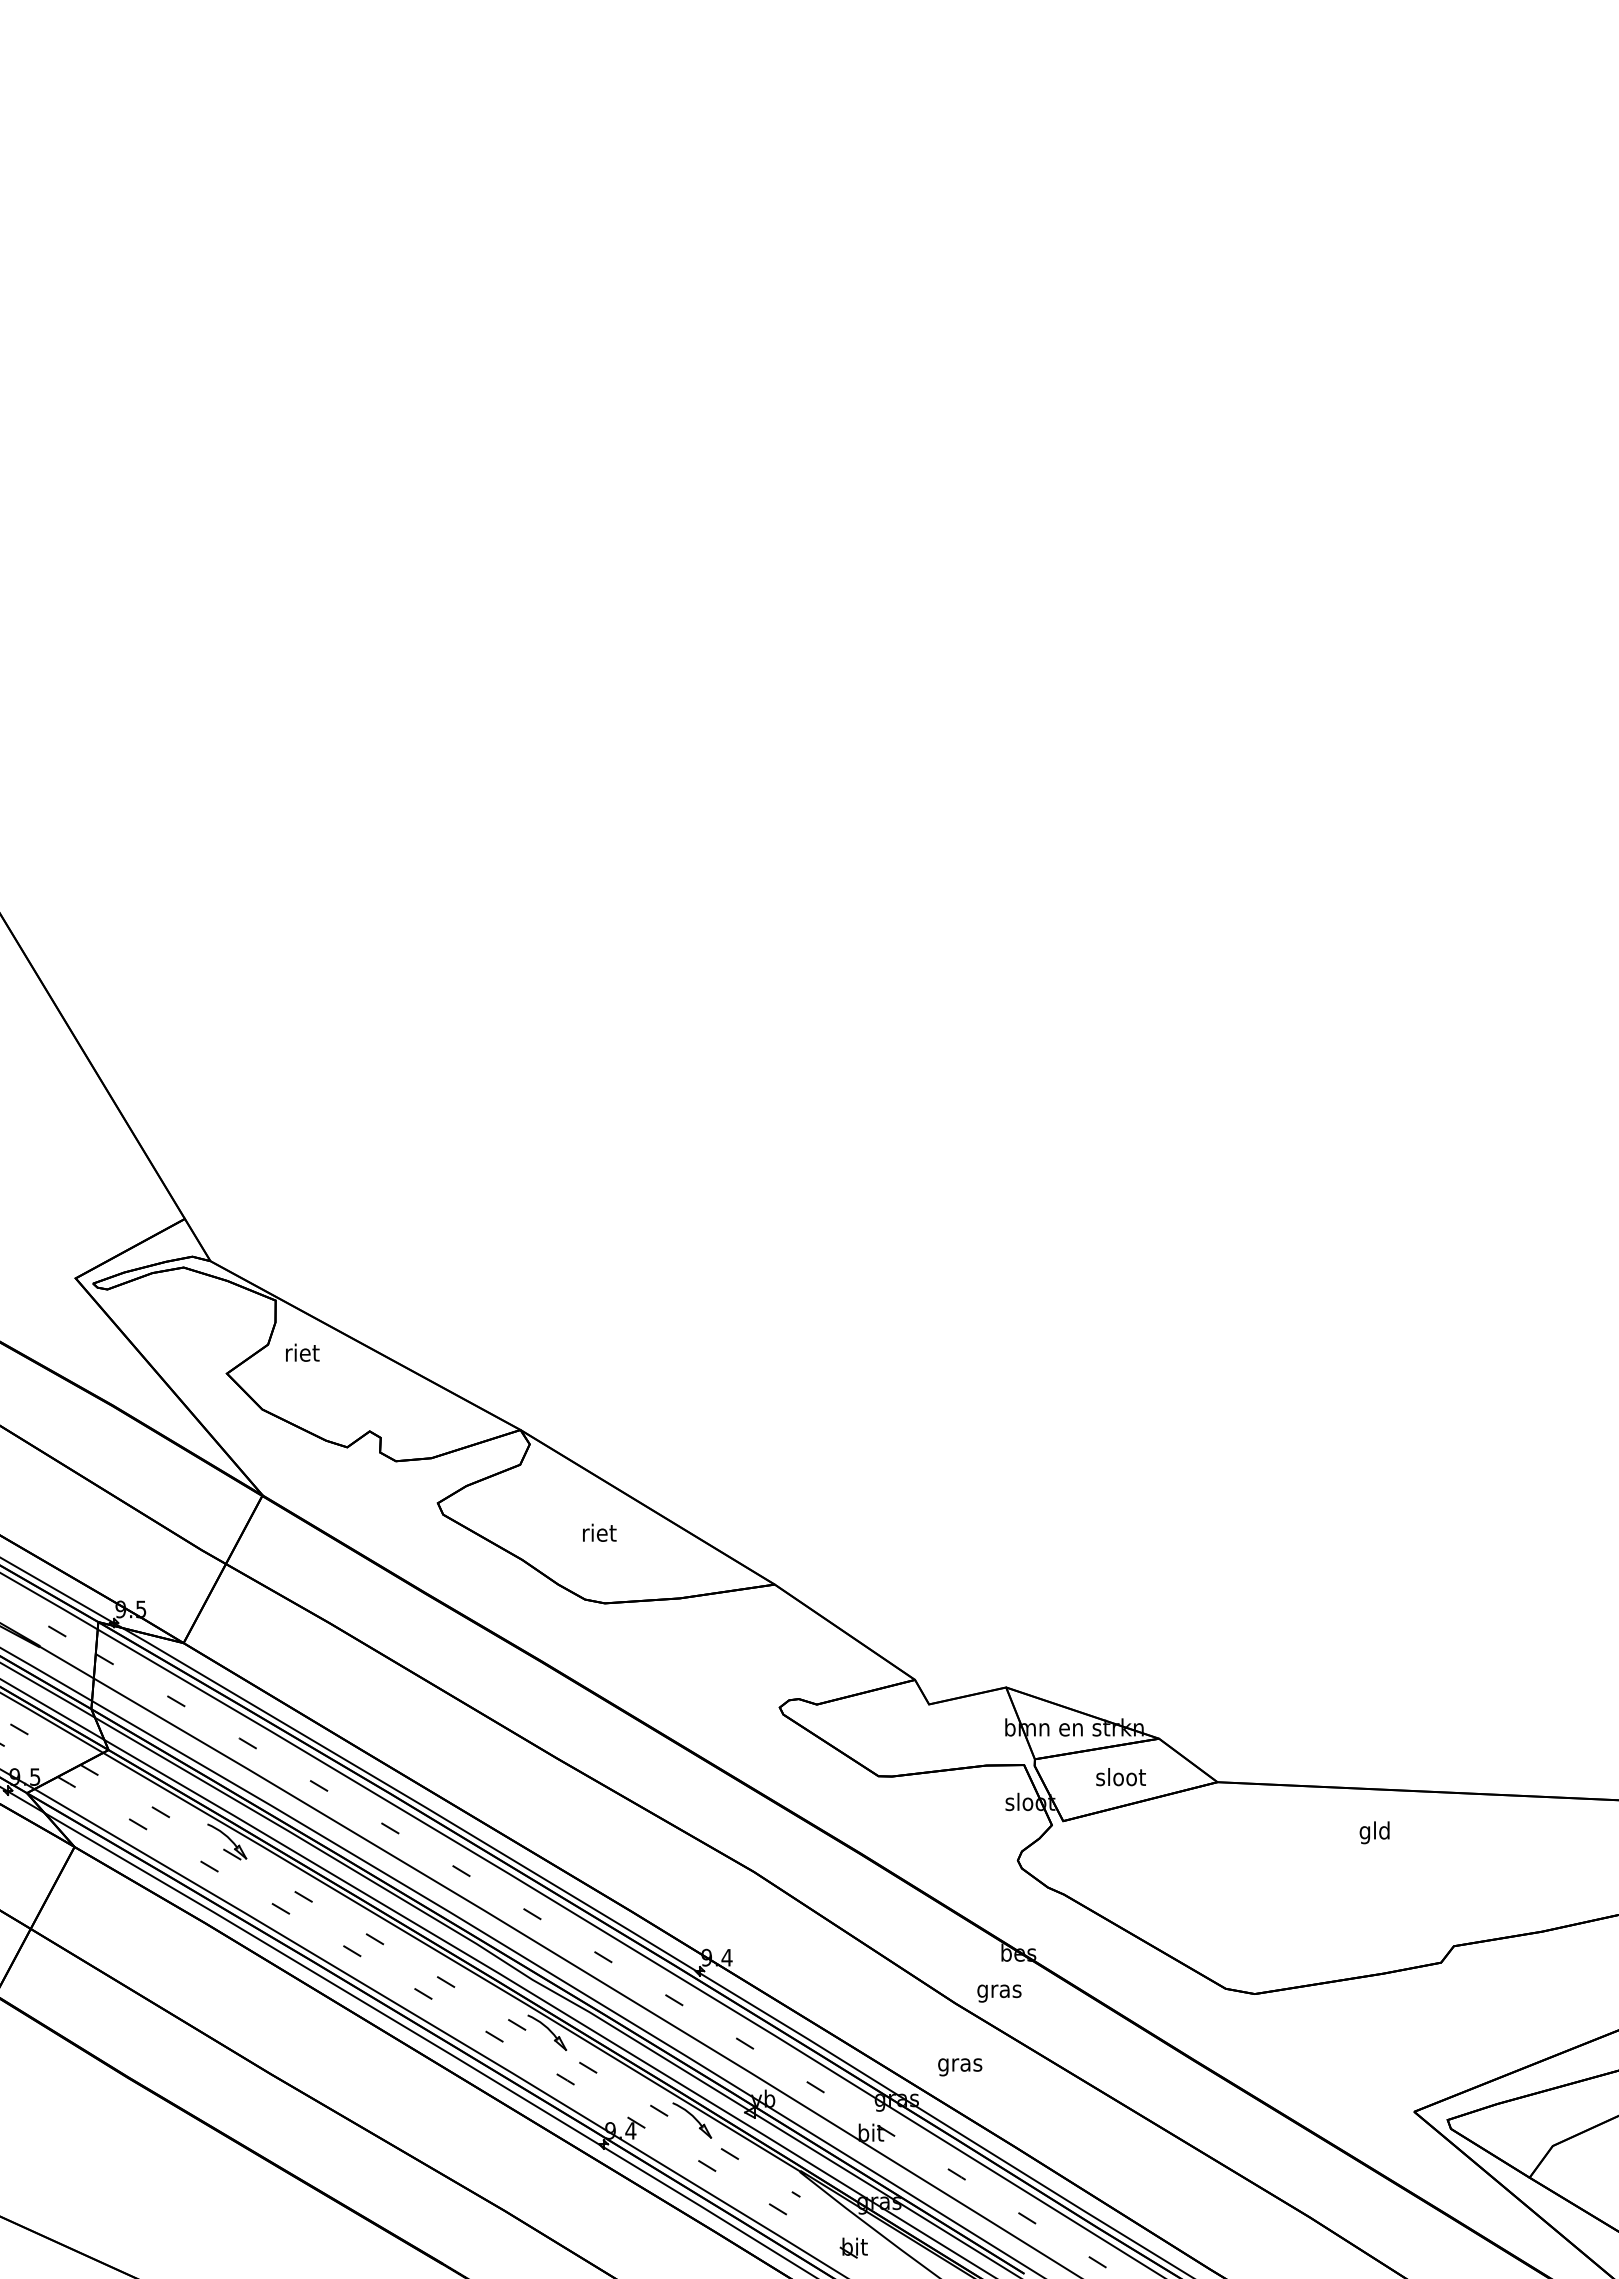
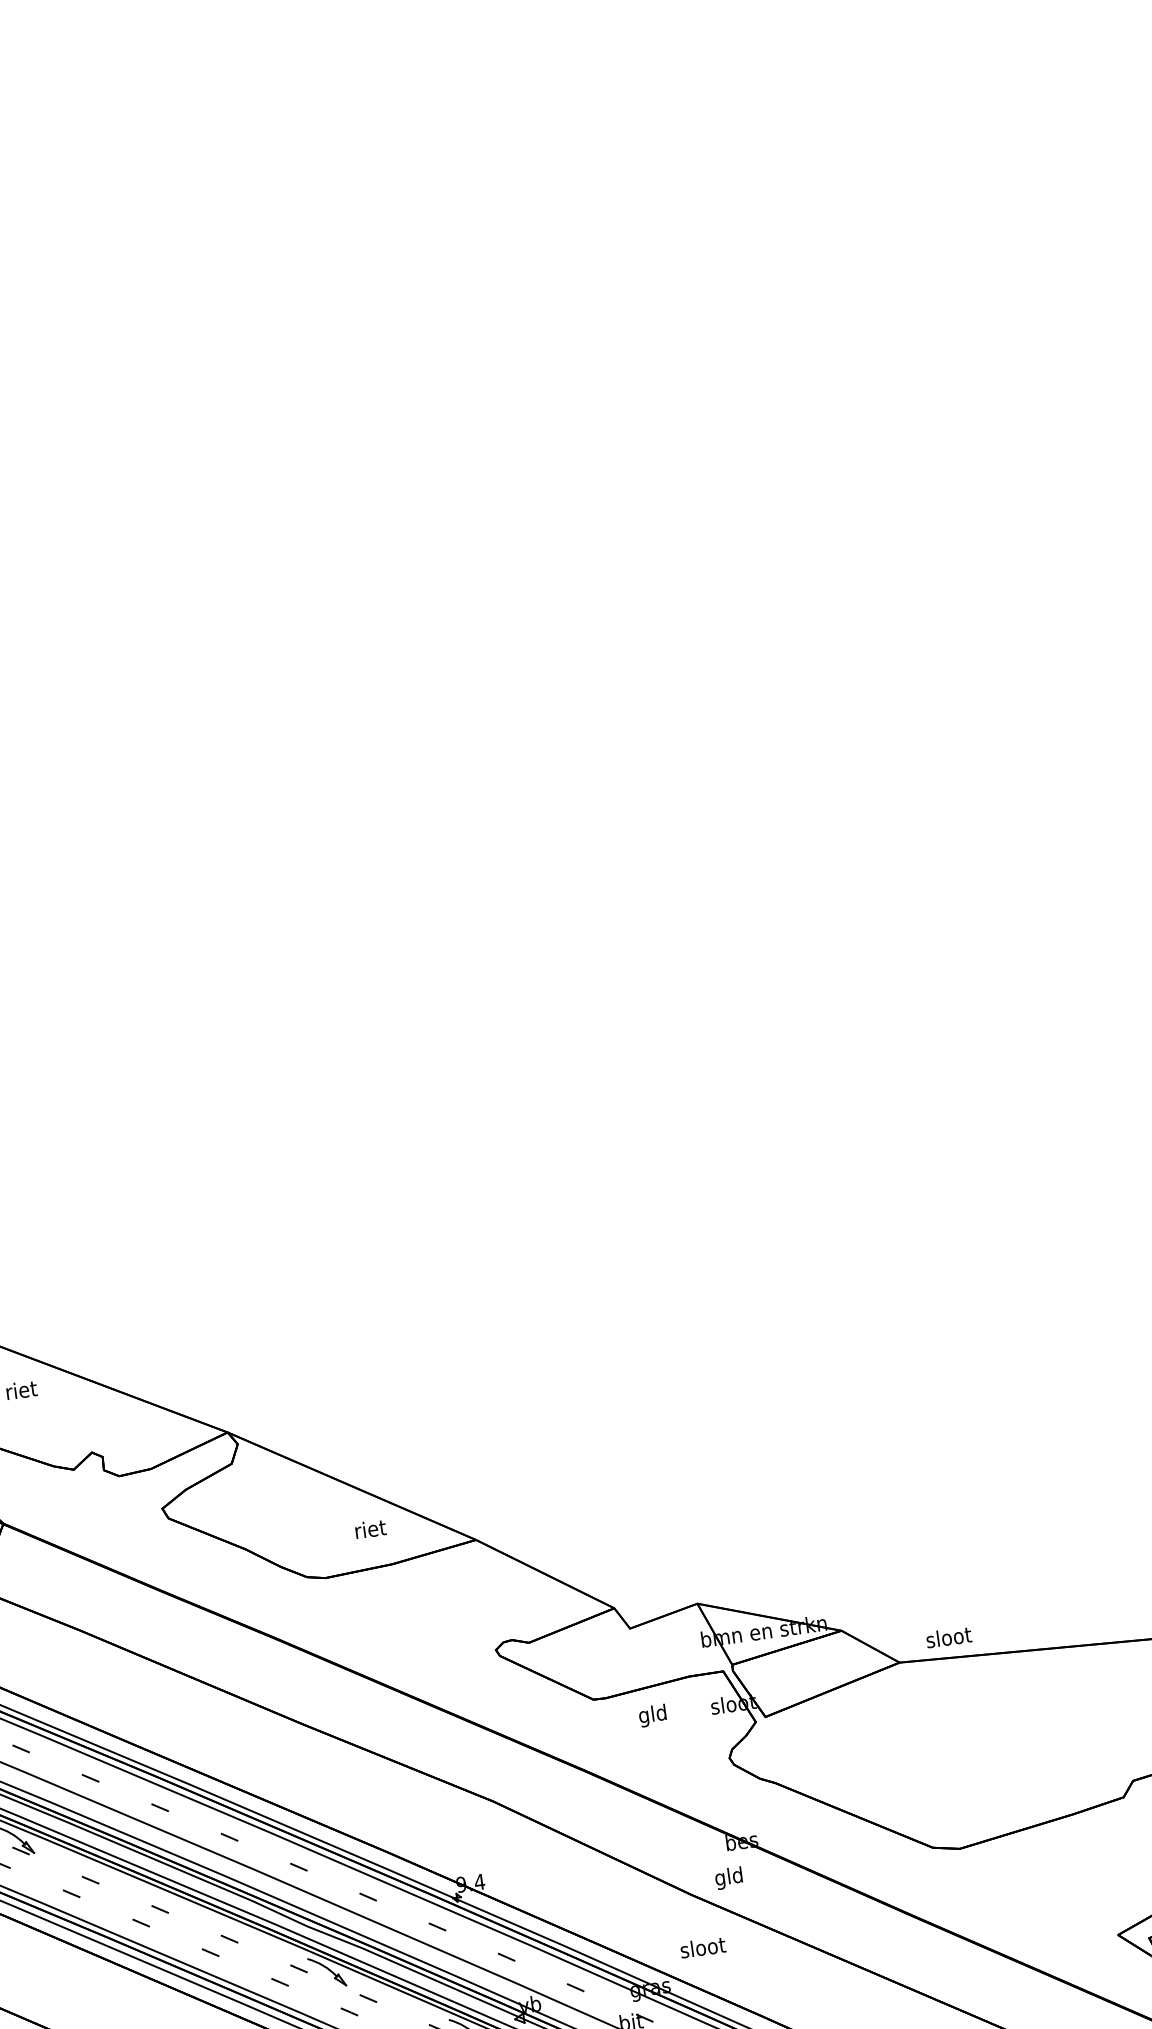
text: (599, 1532) -> (370, 1528), moved
text: (1120, 1777) -> (948, 1637), moved
text: (1374, 1832) -> (652, 1715), moved
text: (999, 1990) -> (729, 1877), gras -> gld
text: (960, 2064) -> (703, 1949), gras -> sloot

